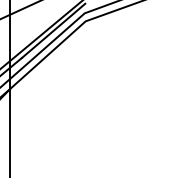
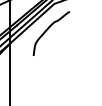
curve: (75, 65) -> (48, 29), added

